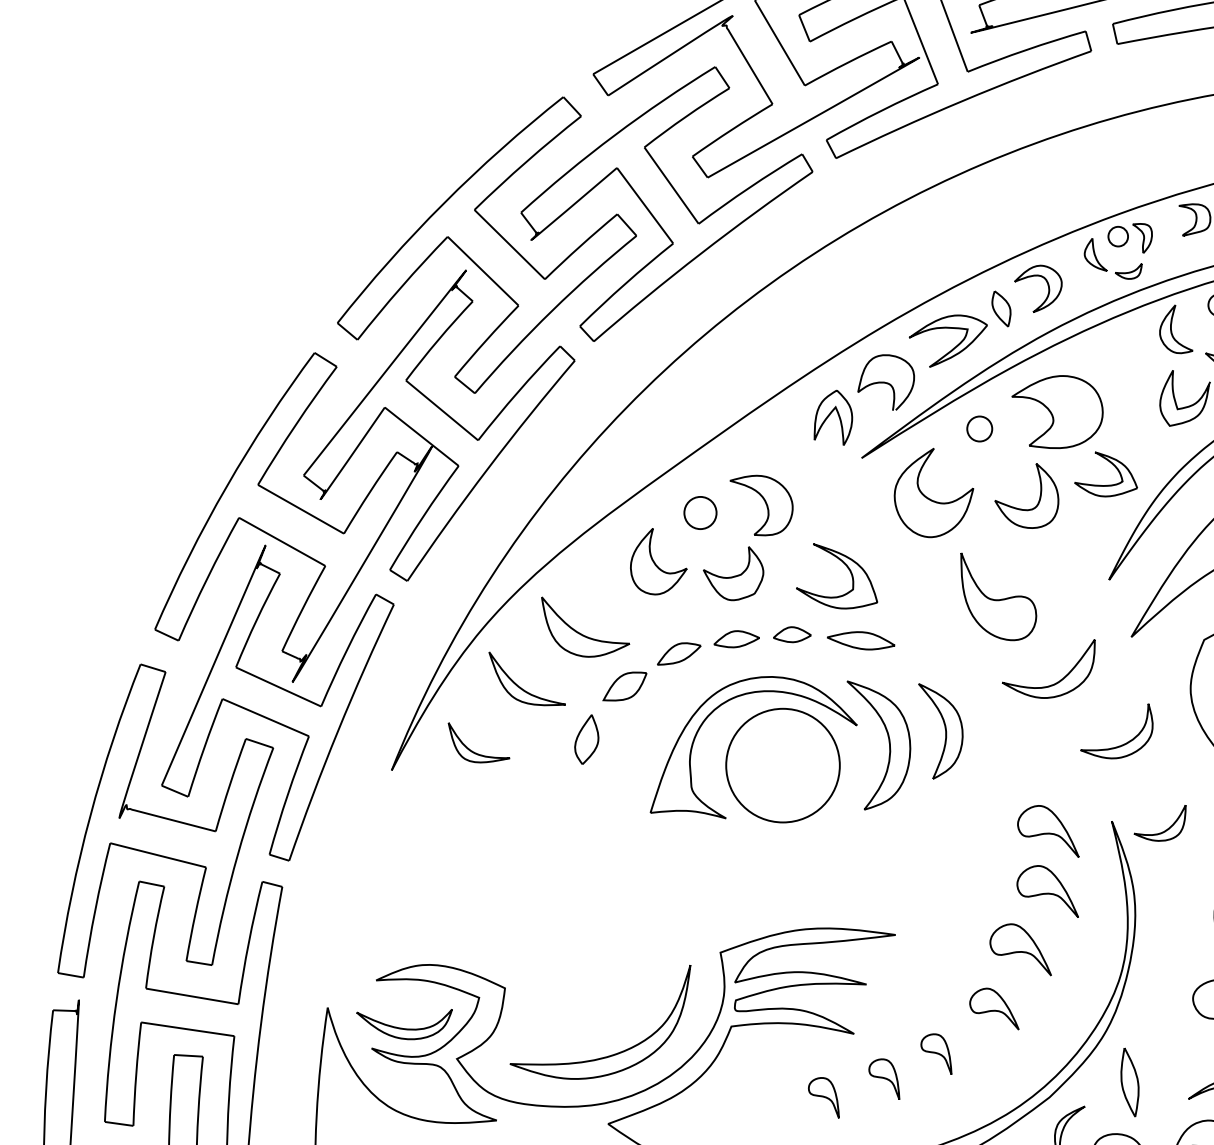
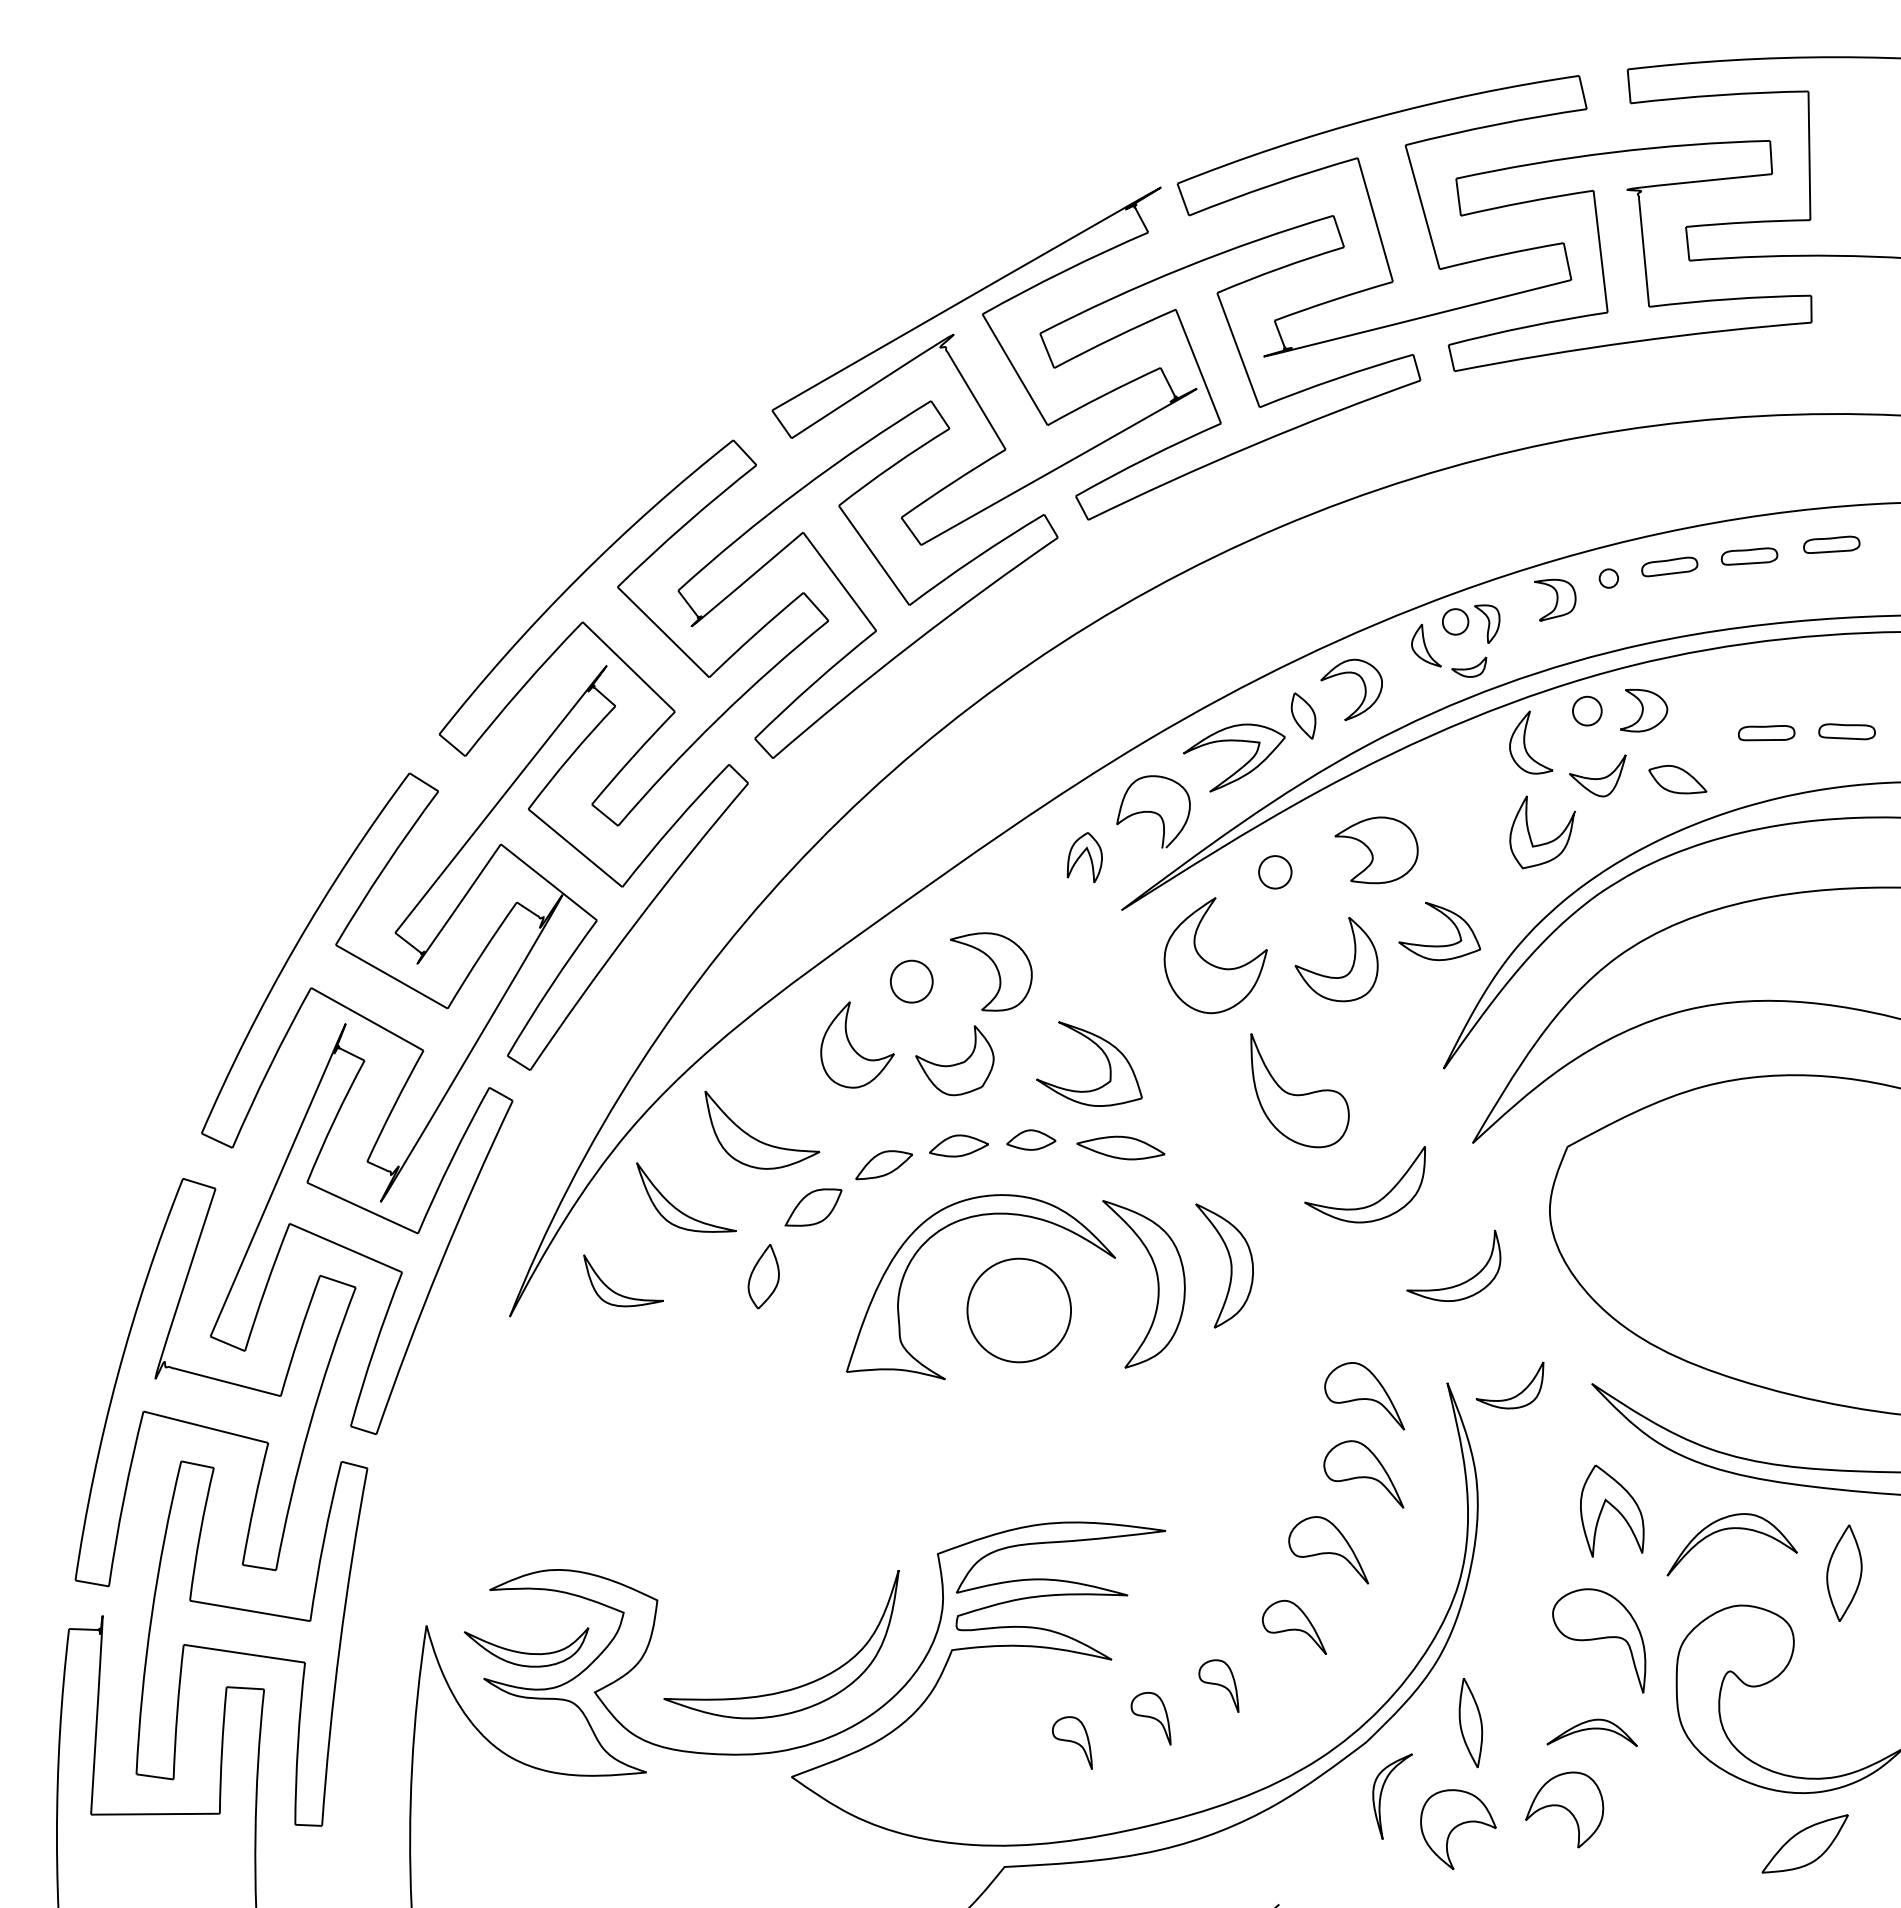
part: (1057, 412) -> (1376, 850), size x0.7
part: (833, 417) -> (1084, 857), size x0.7
circle: (783, 765) -> (1019, 1310), size x0.7

